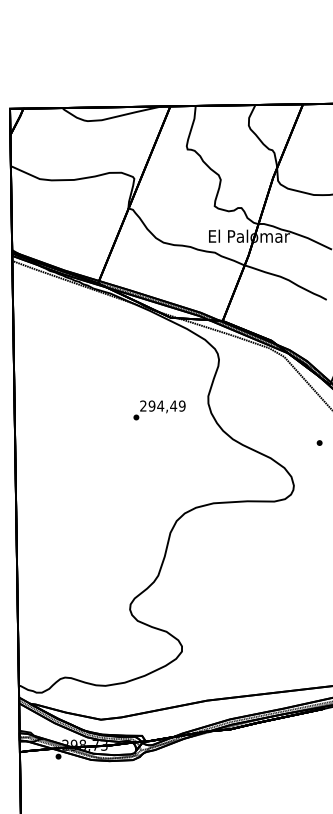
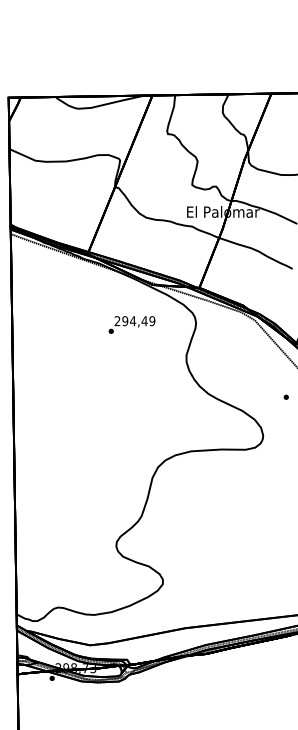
text: (159, 410) -> (131, 325), moved

